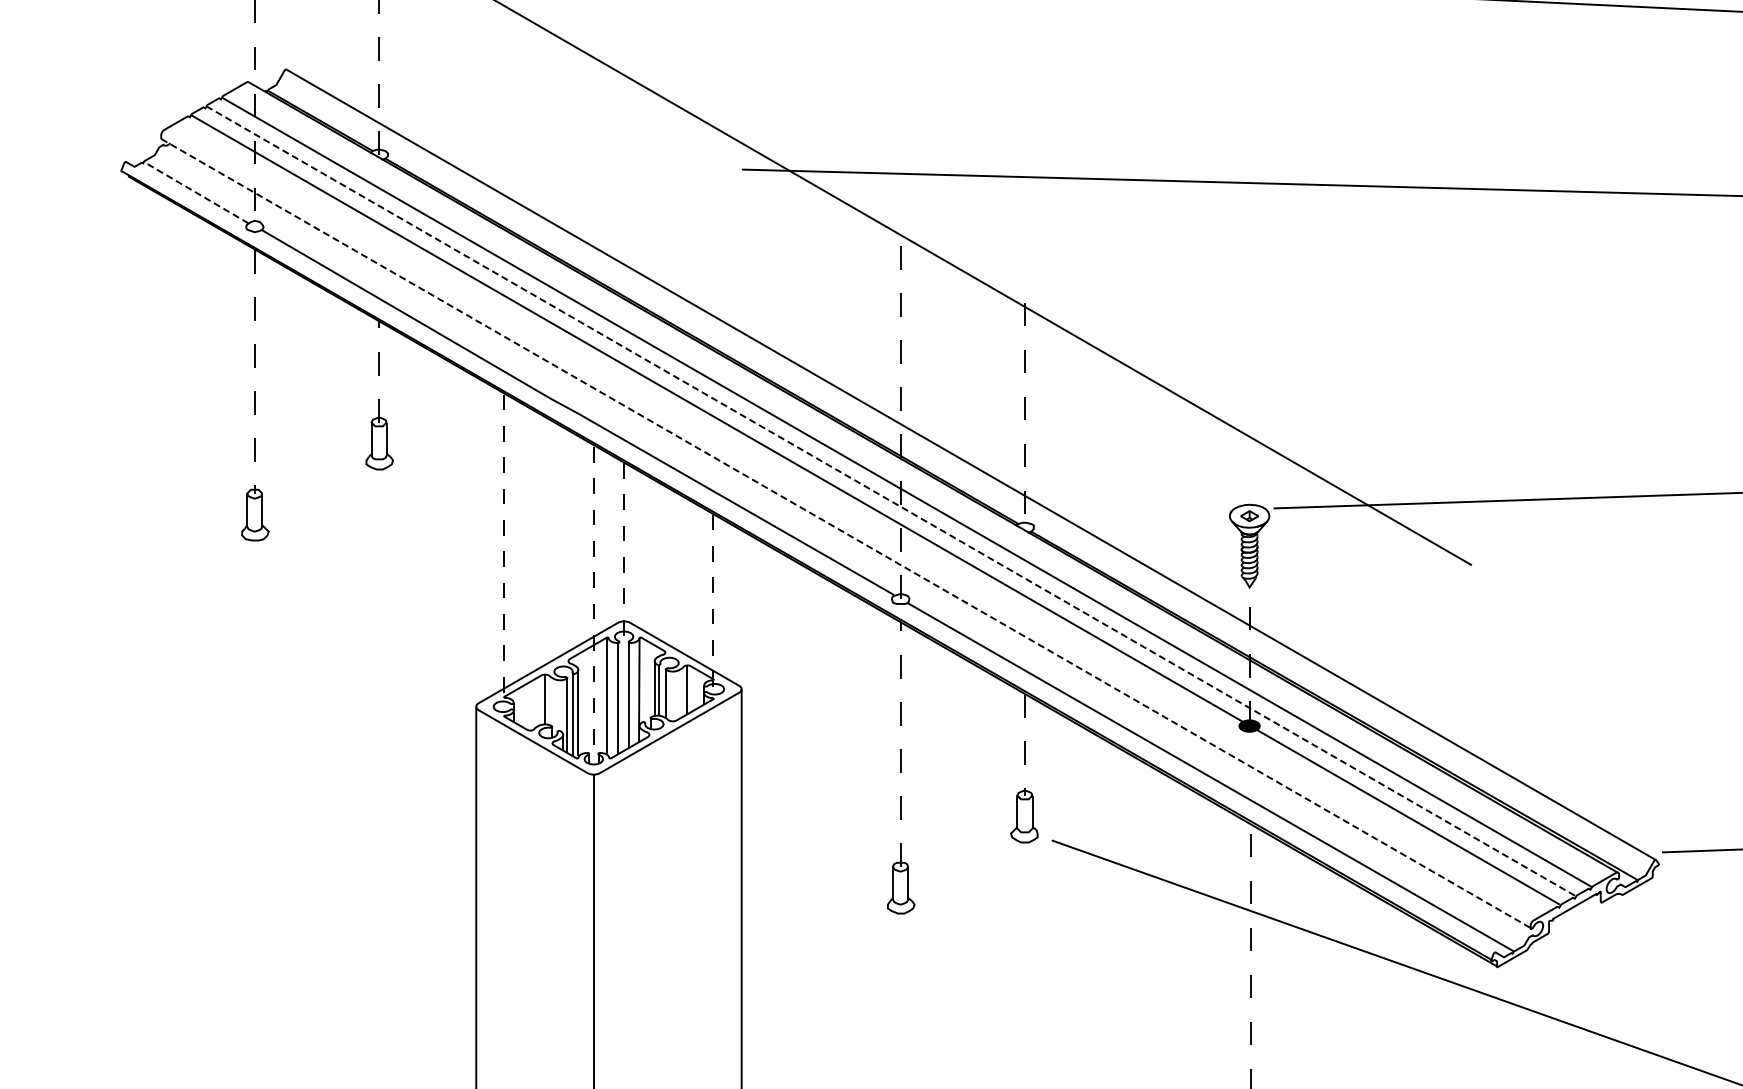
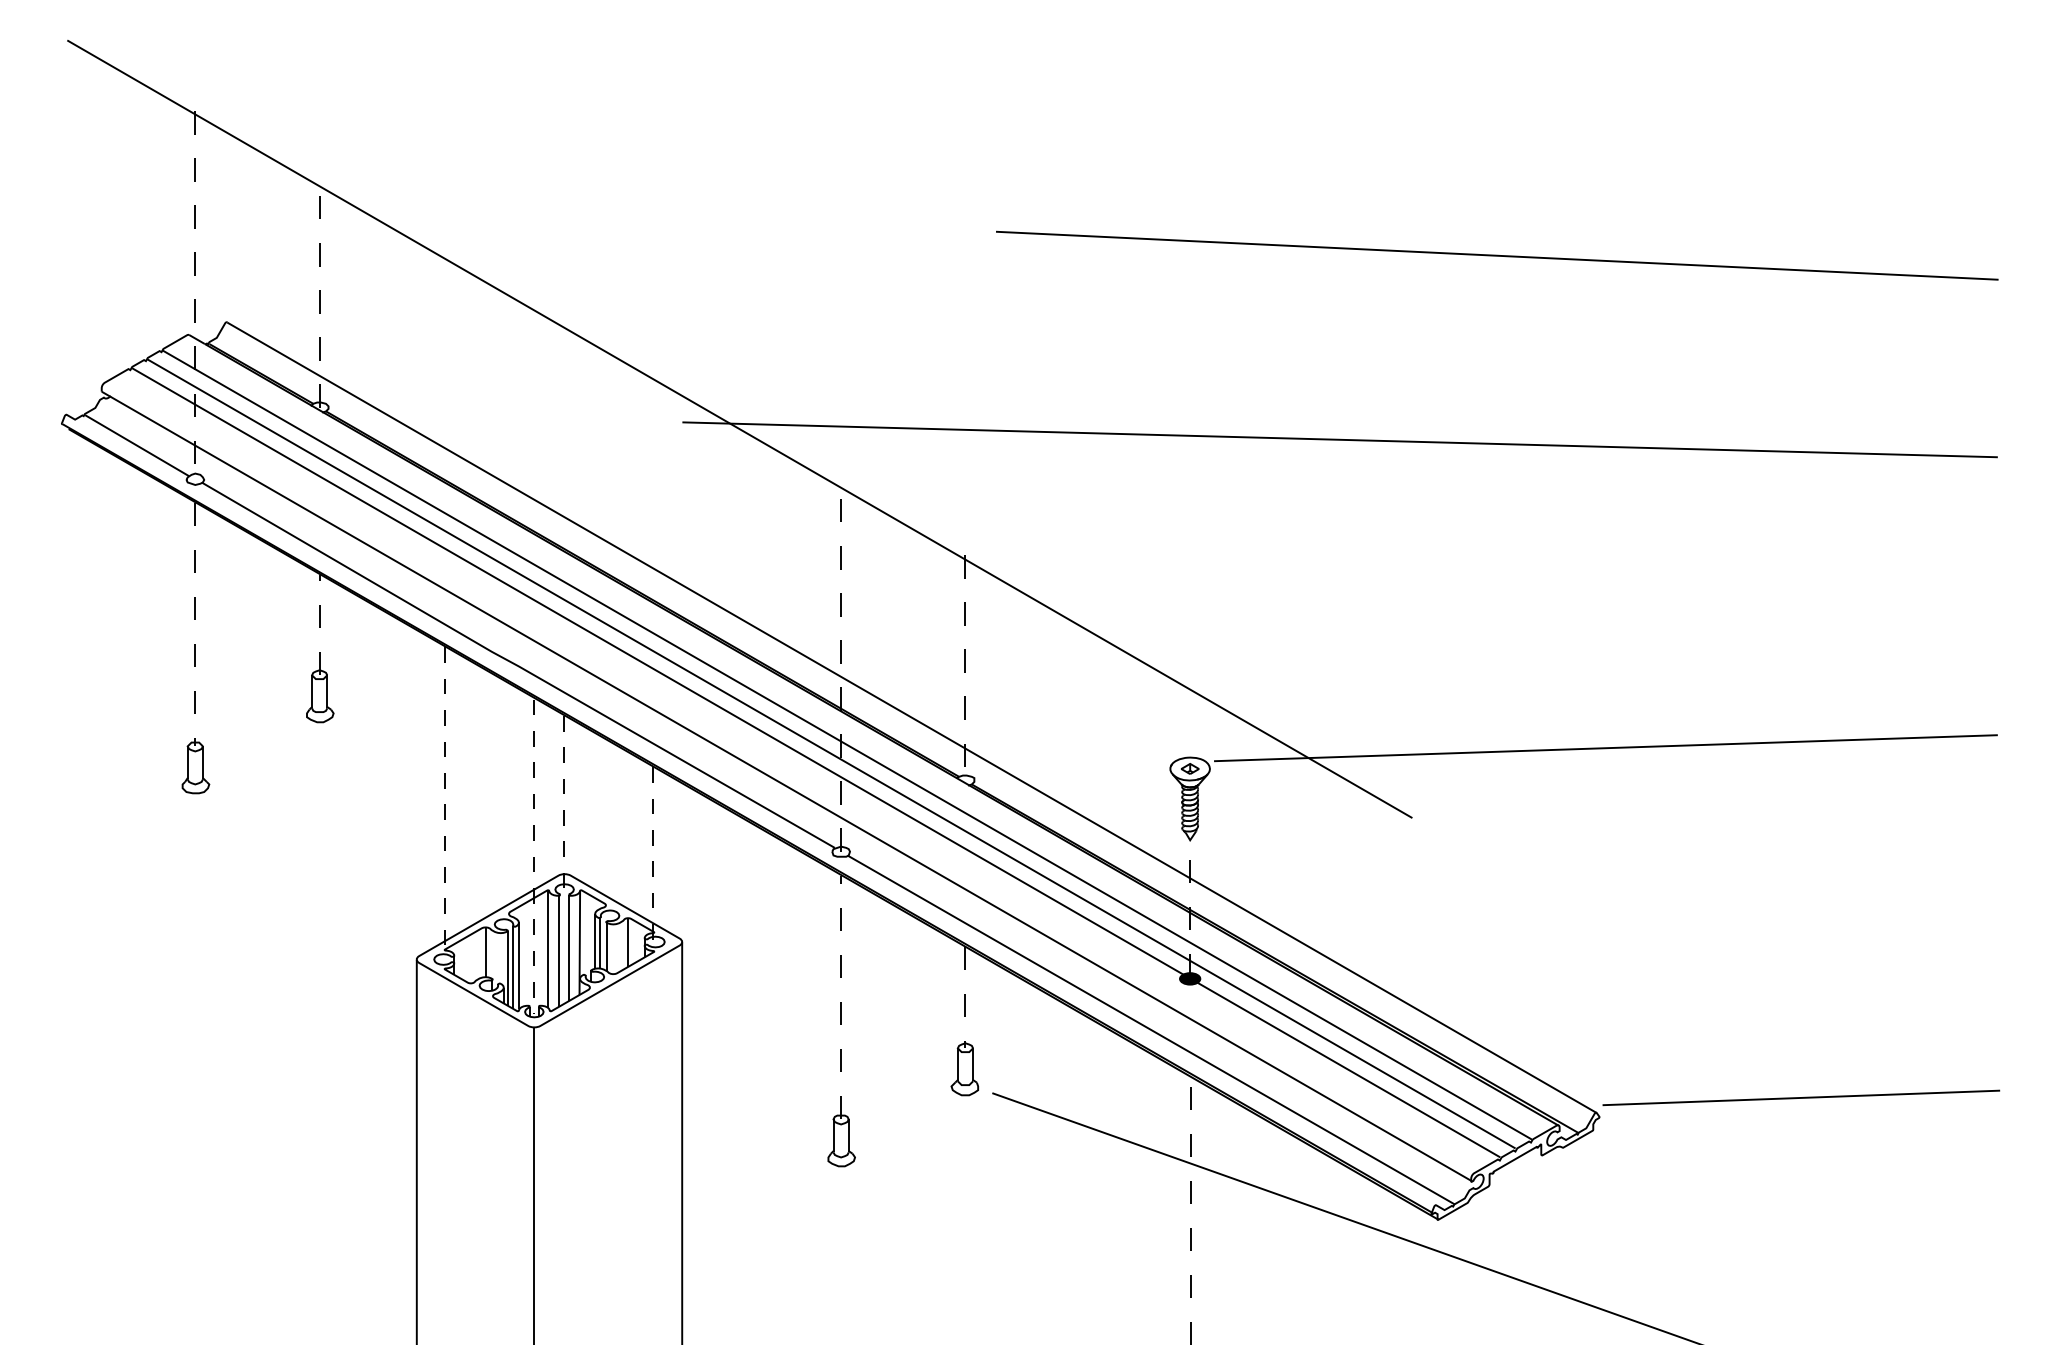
line: (195, 192) -> (136, 445), dashed -> solid
line: (890, 500) -> (831, 753), dashed -> solid
line: (846, 533) -> (787, 786), dashed -> solid

